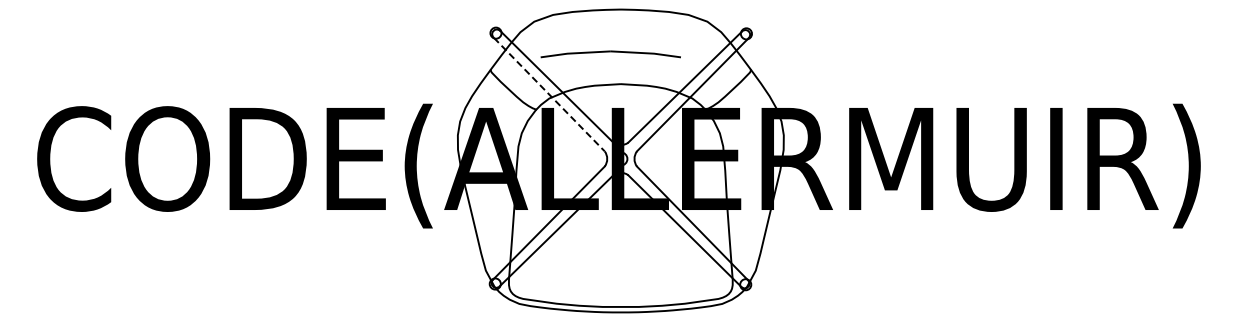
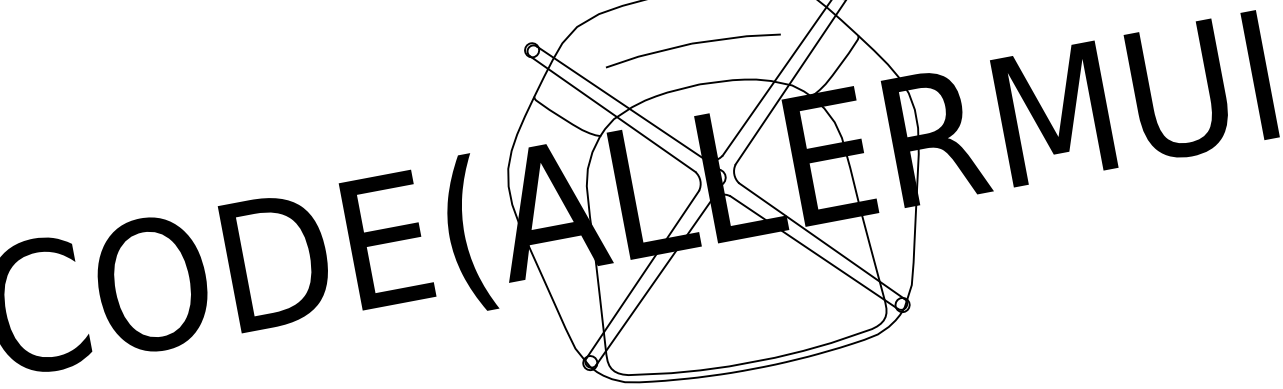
part: (610, 54) -> (692, 47), moved
line: (549, 94) -> (613, 114), dashed -> solid

